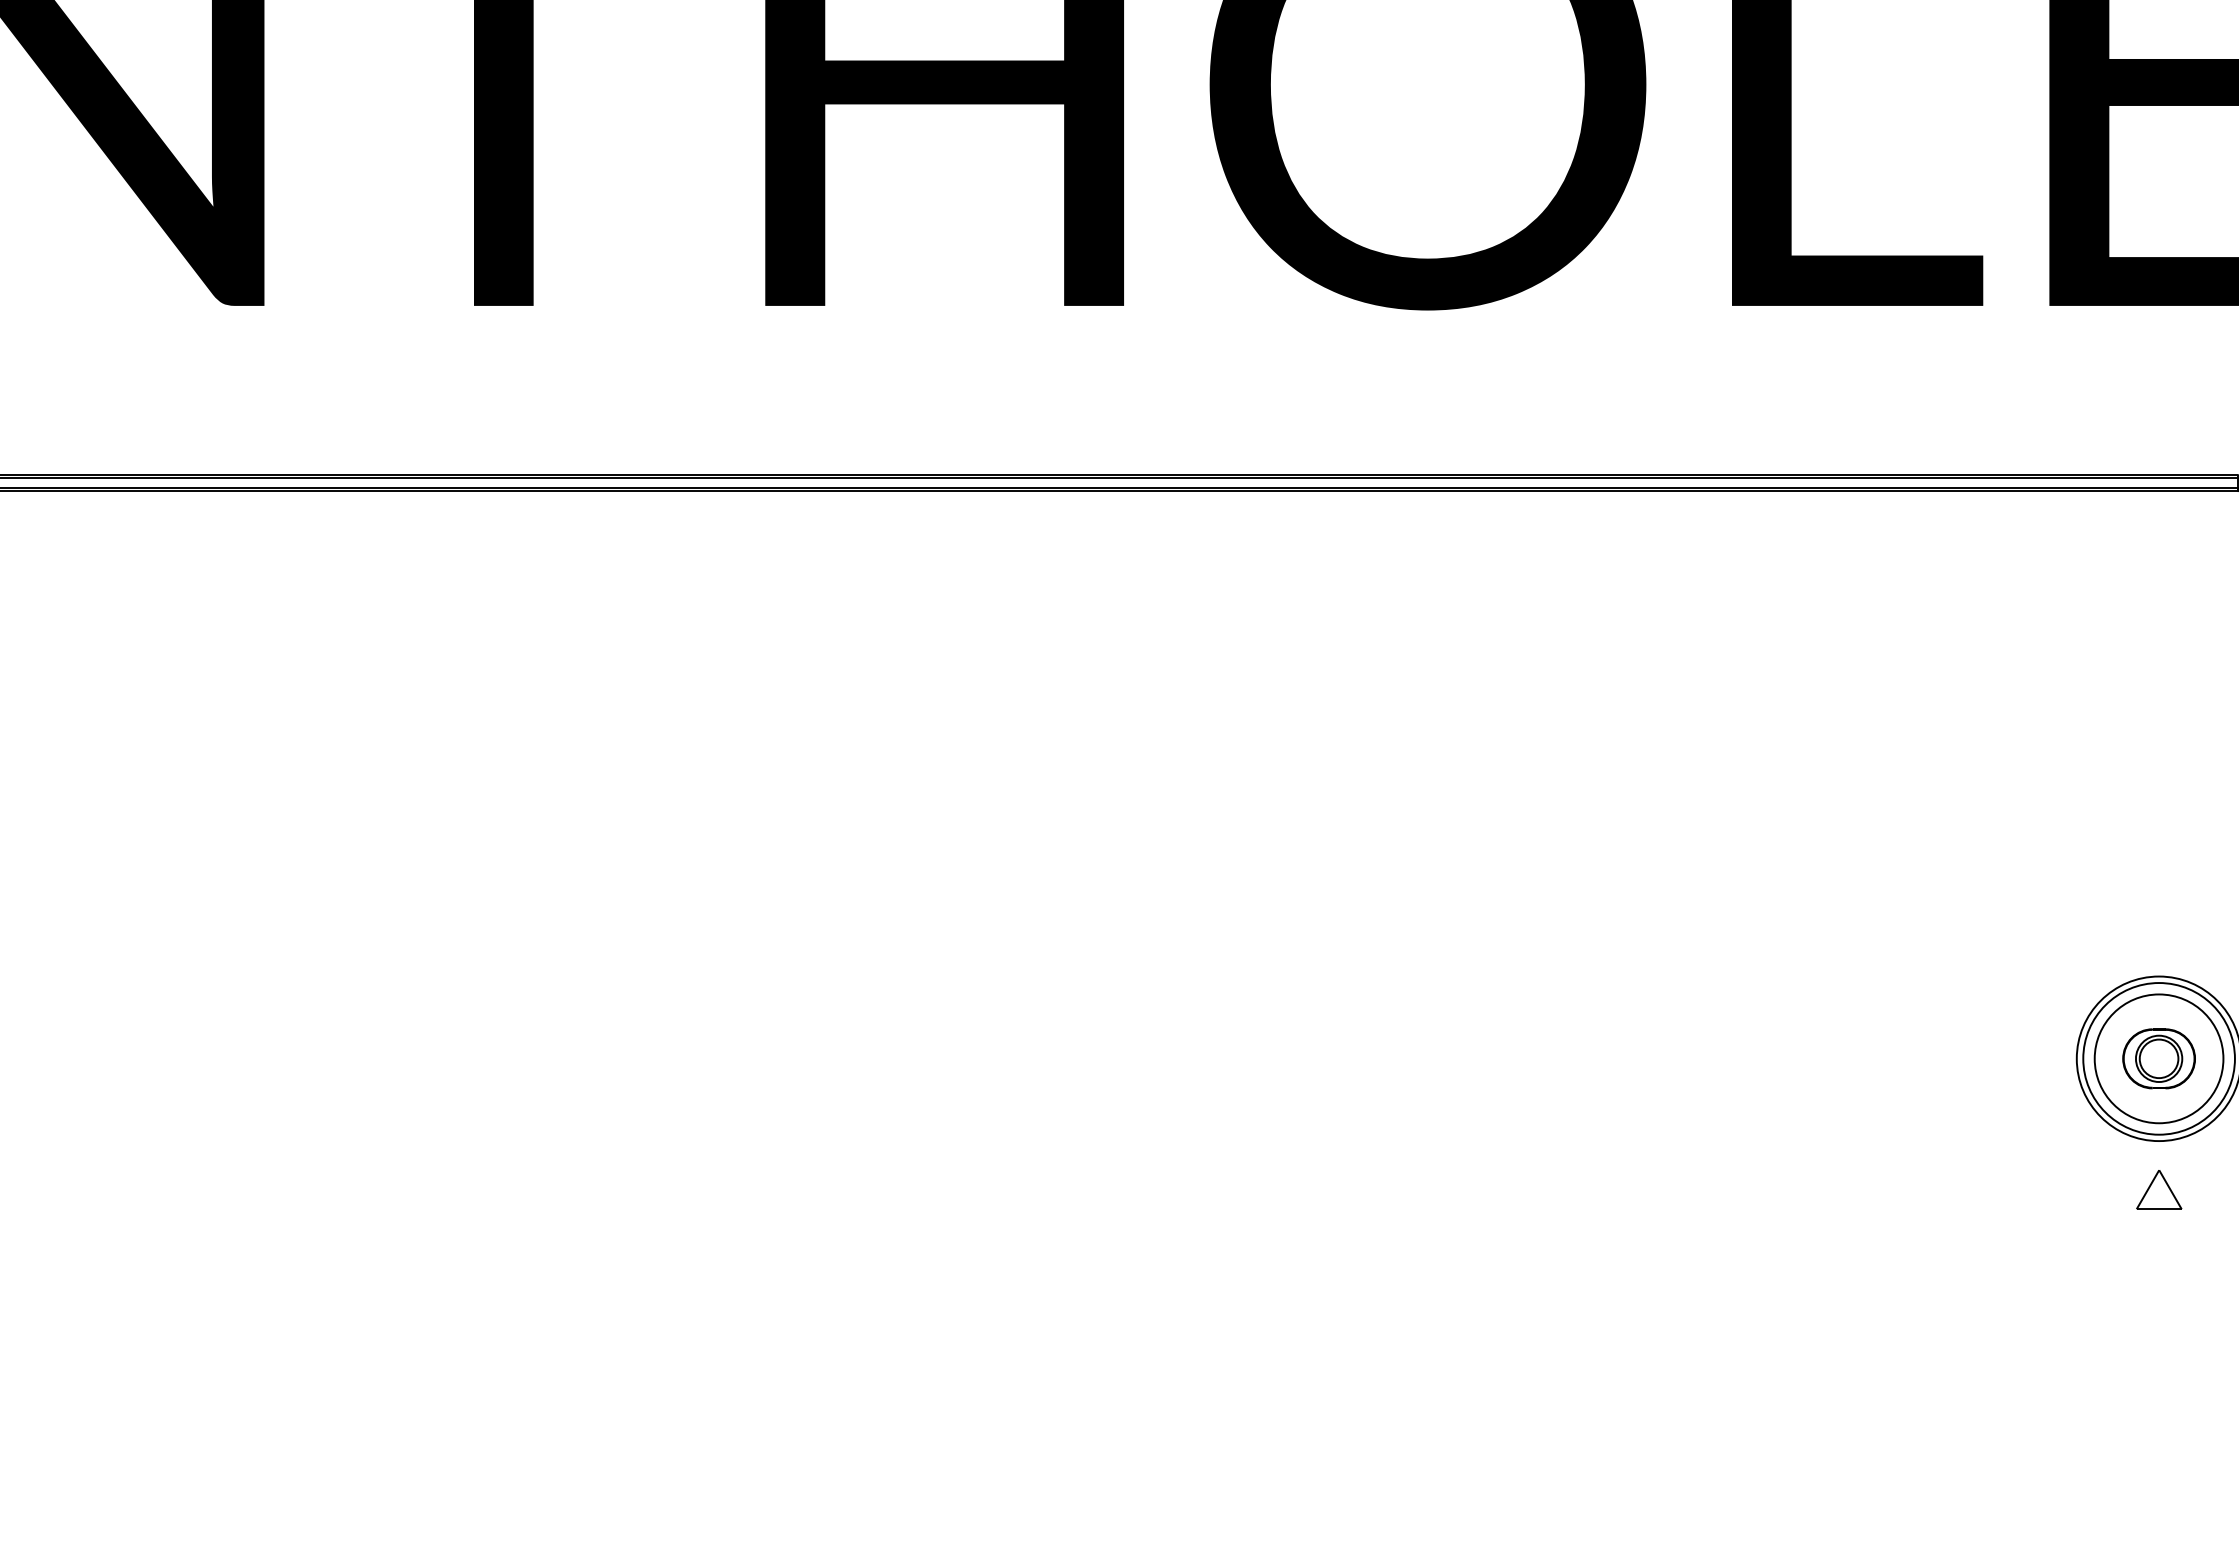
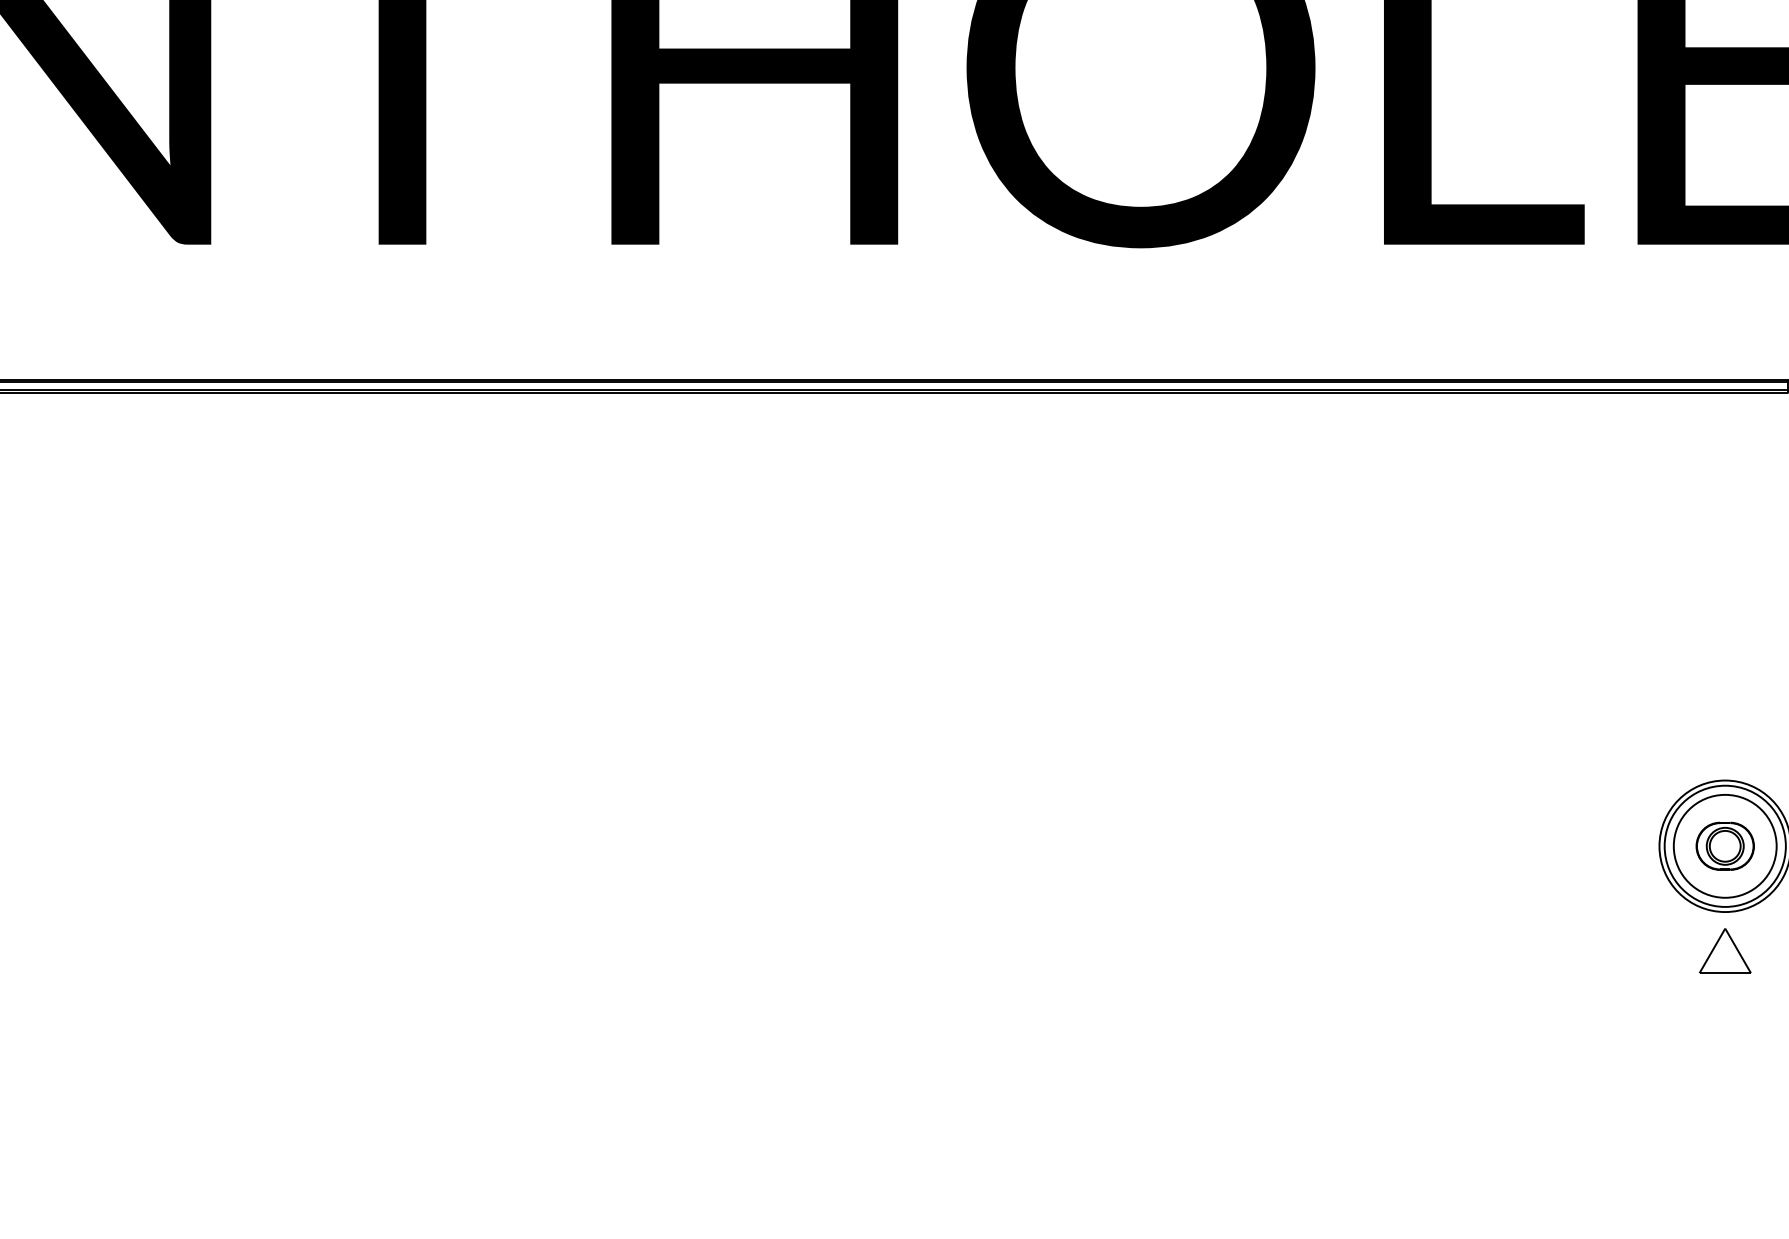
part: (2159, 1189) -> (1725, 950), size x1.43

